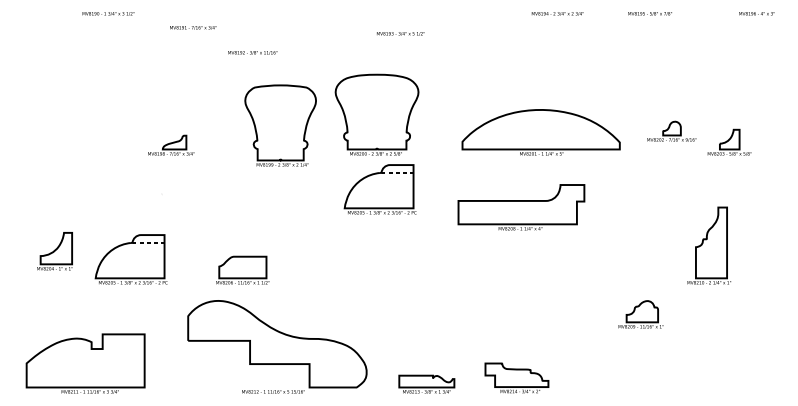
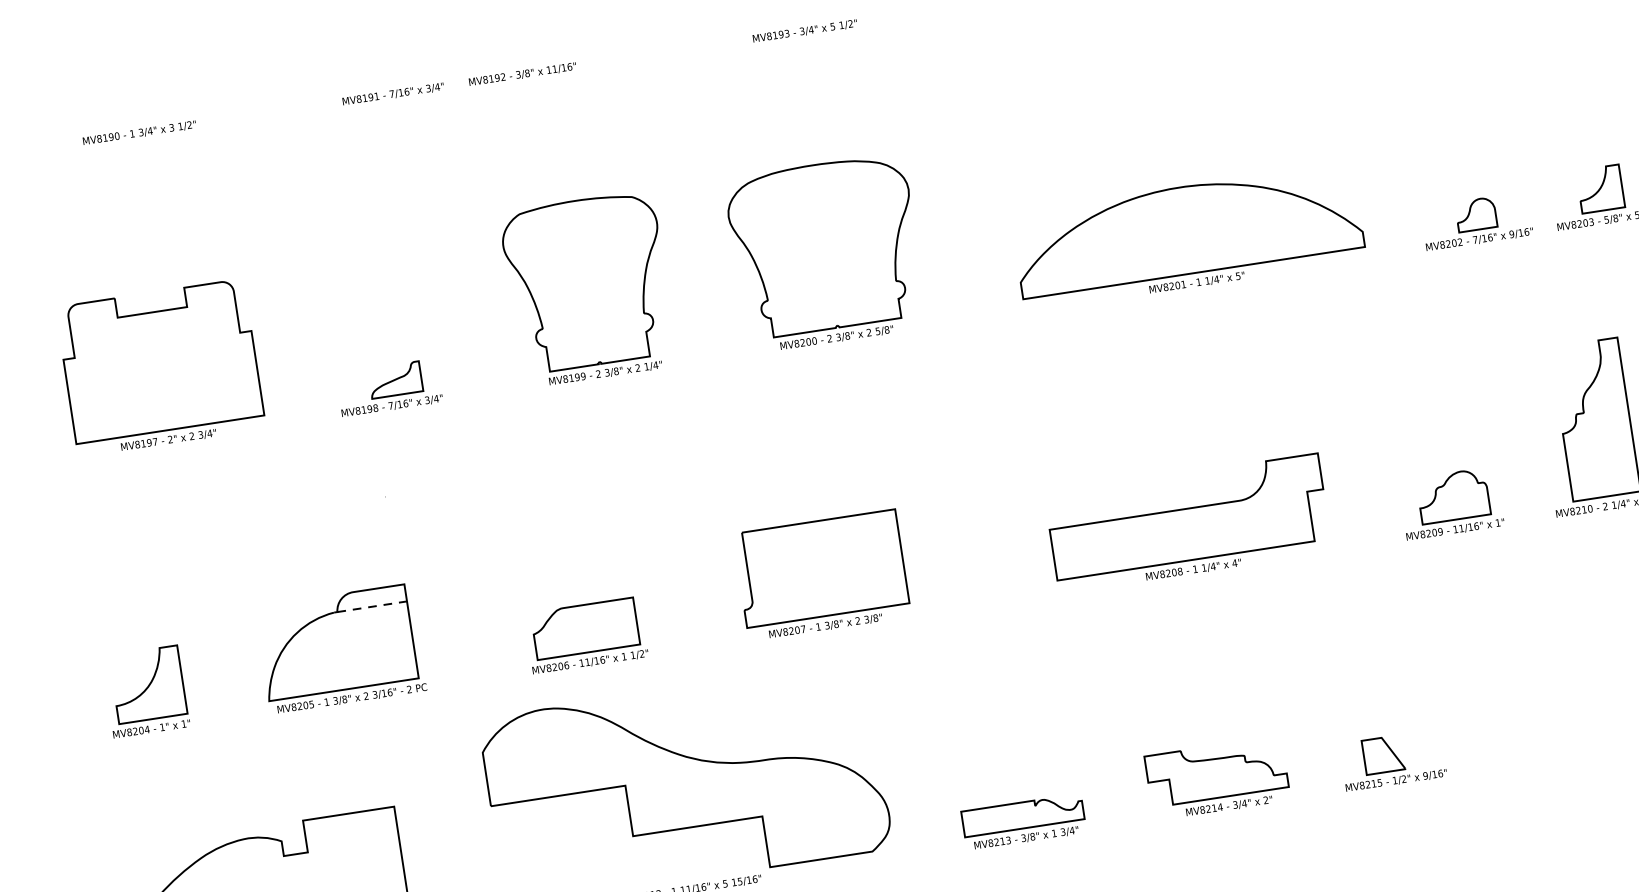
text: (108, 13) -> (139, 132), moved
text: (193, 27) -> (393, 93), moved
text: (400, 33) -> (804, 30), moved
text: (252, 52) -> (521, 73), moved
part: (69, 120) -> (159, 367), added
part: (280, 125) -> (587, 288), moved
part: (671, 130) -> (1475, 219), moved
part: (379, 189) -> (856, 413), removed
part: (521, 207) -> (1188, 523), moved
part: (54, 251) -> (145, 691), moved
part: (352, 259) -> (820, 574), added
part: (640, 314) -> (1450, 503), moved
part: (597, 381) -> (1393, 758), added

